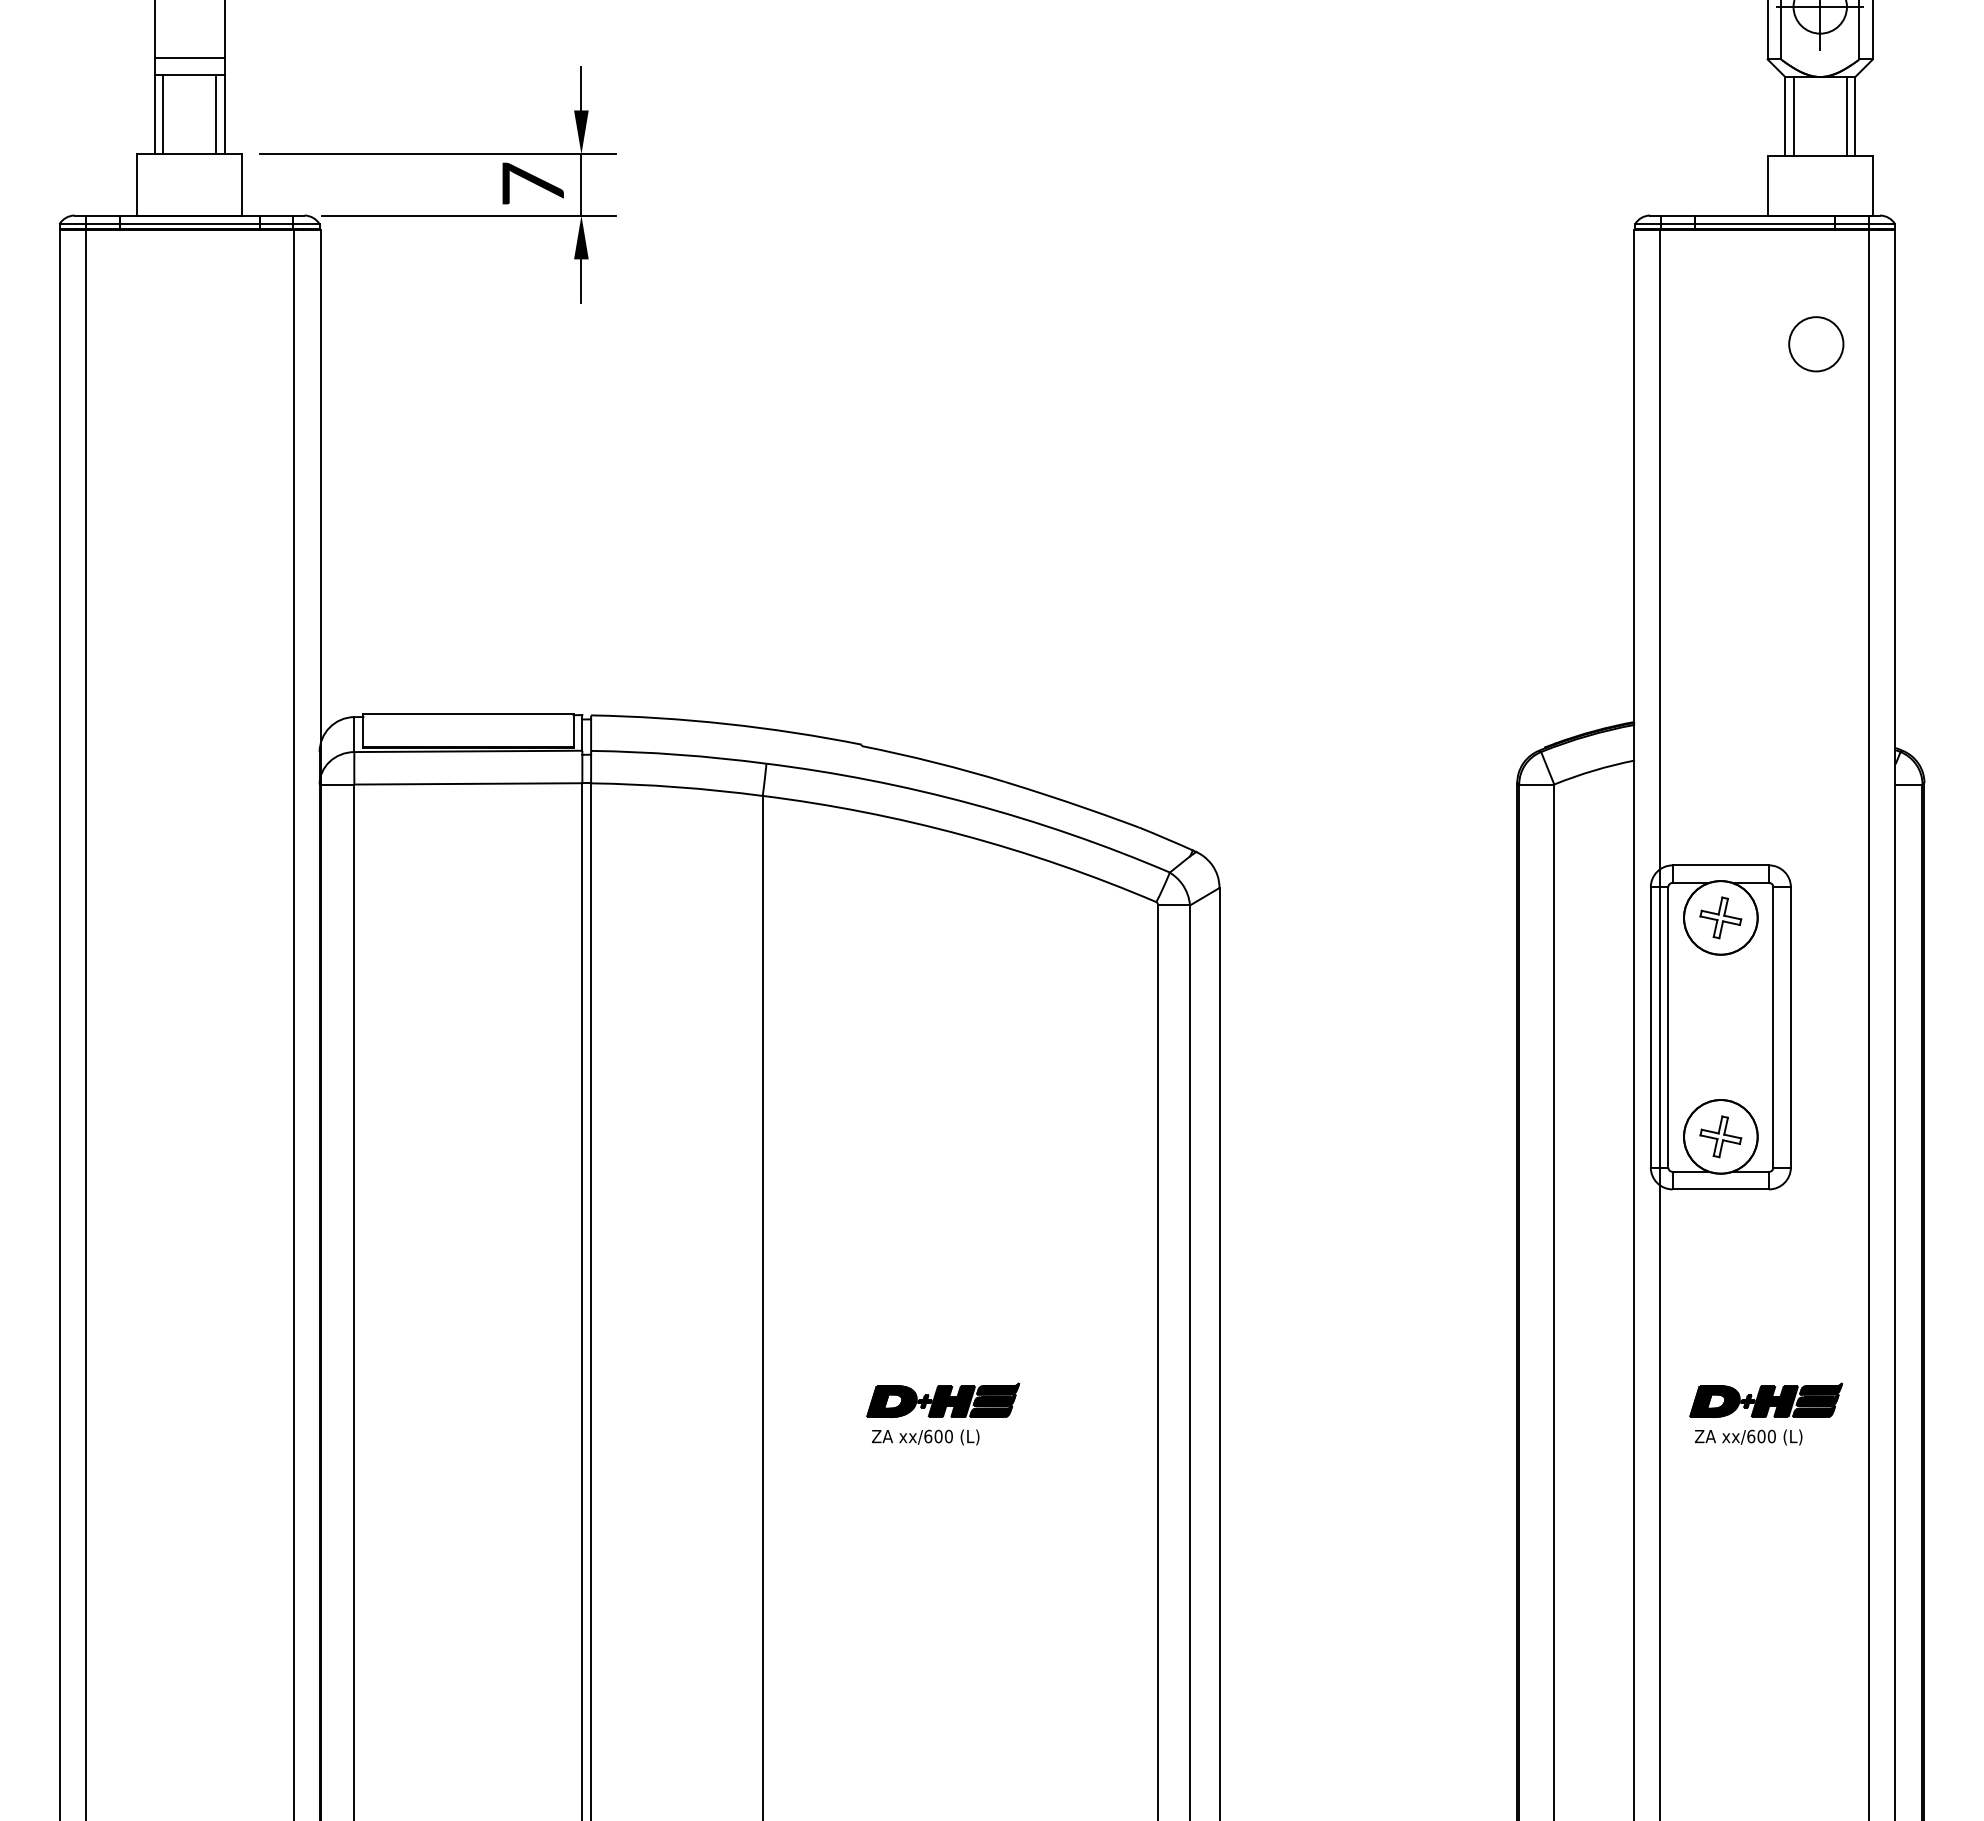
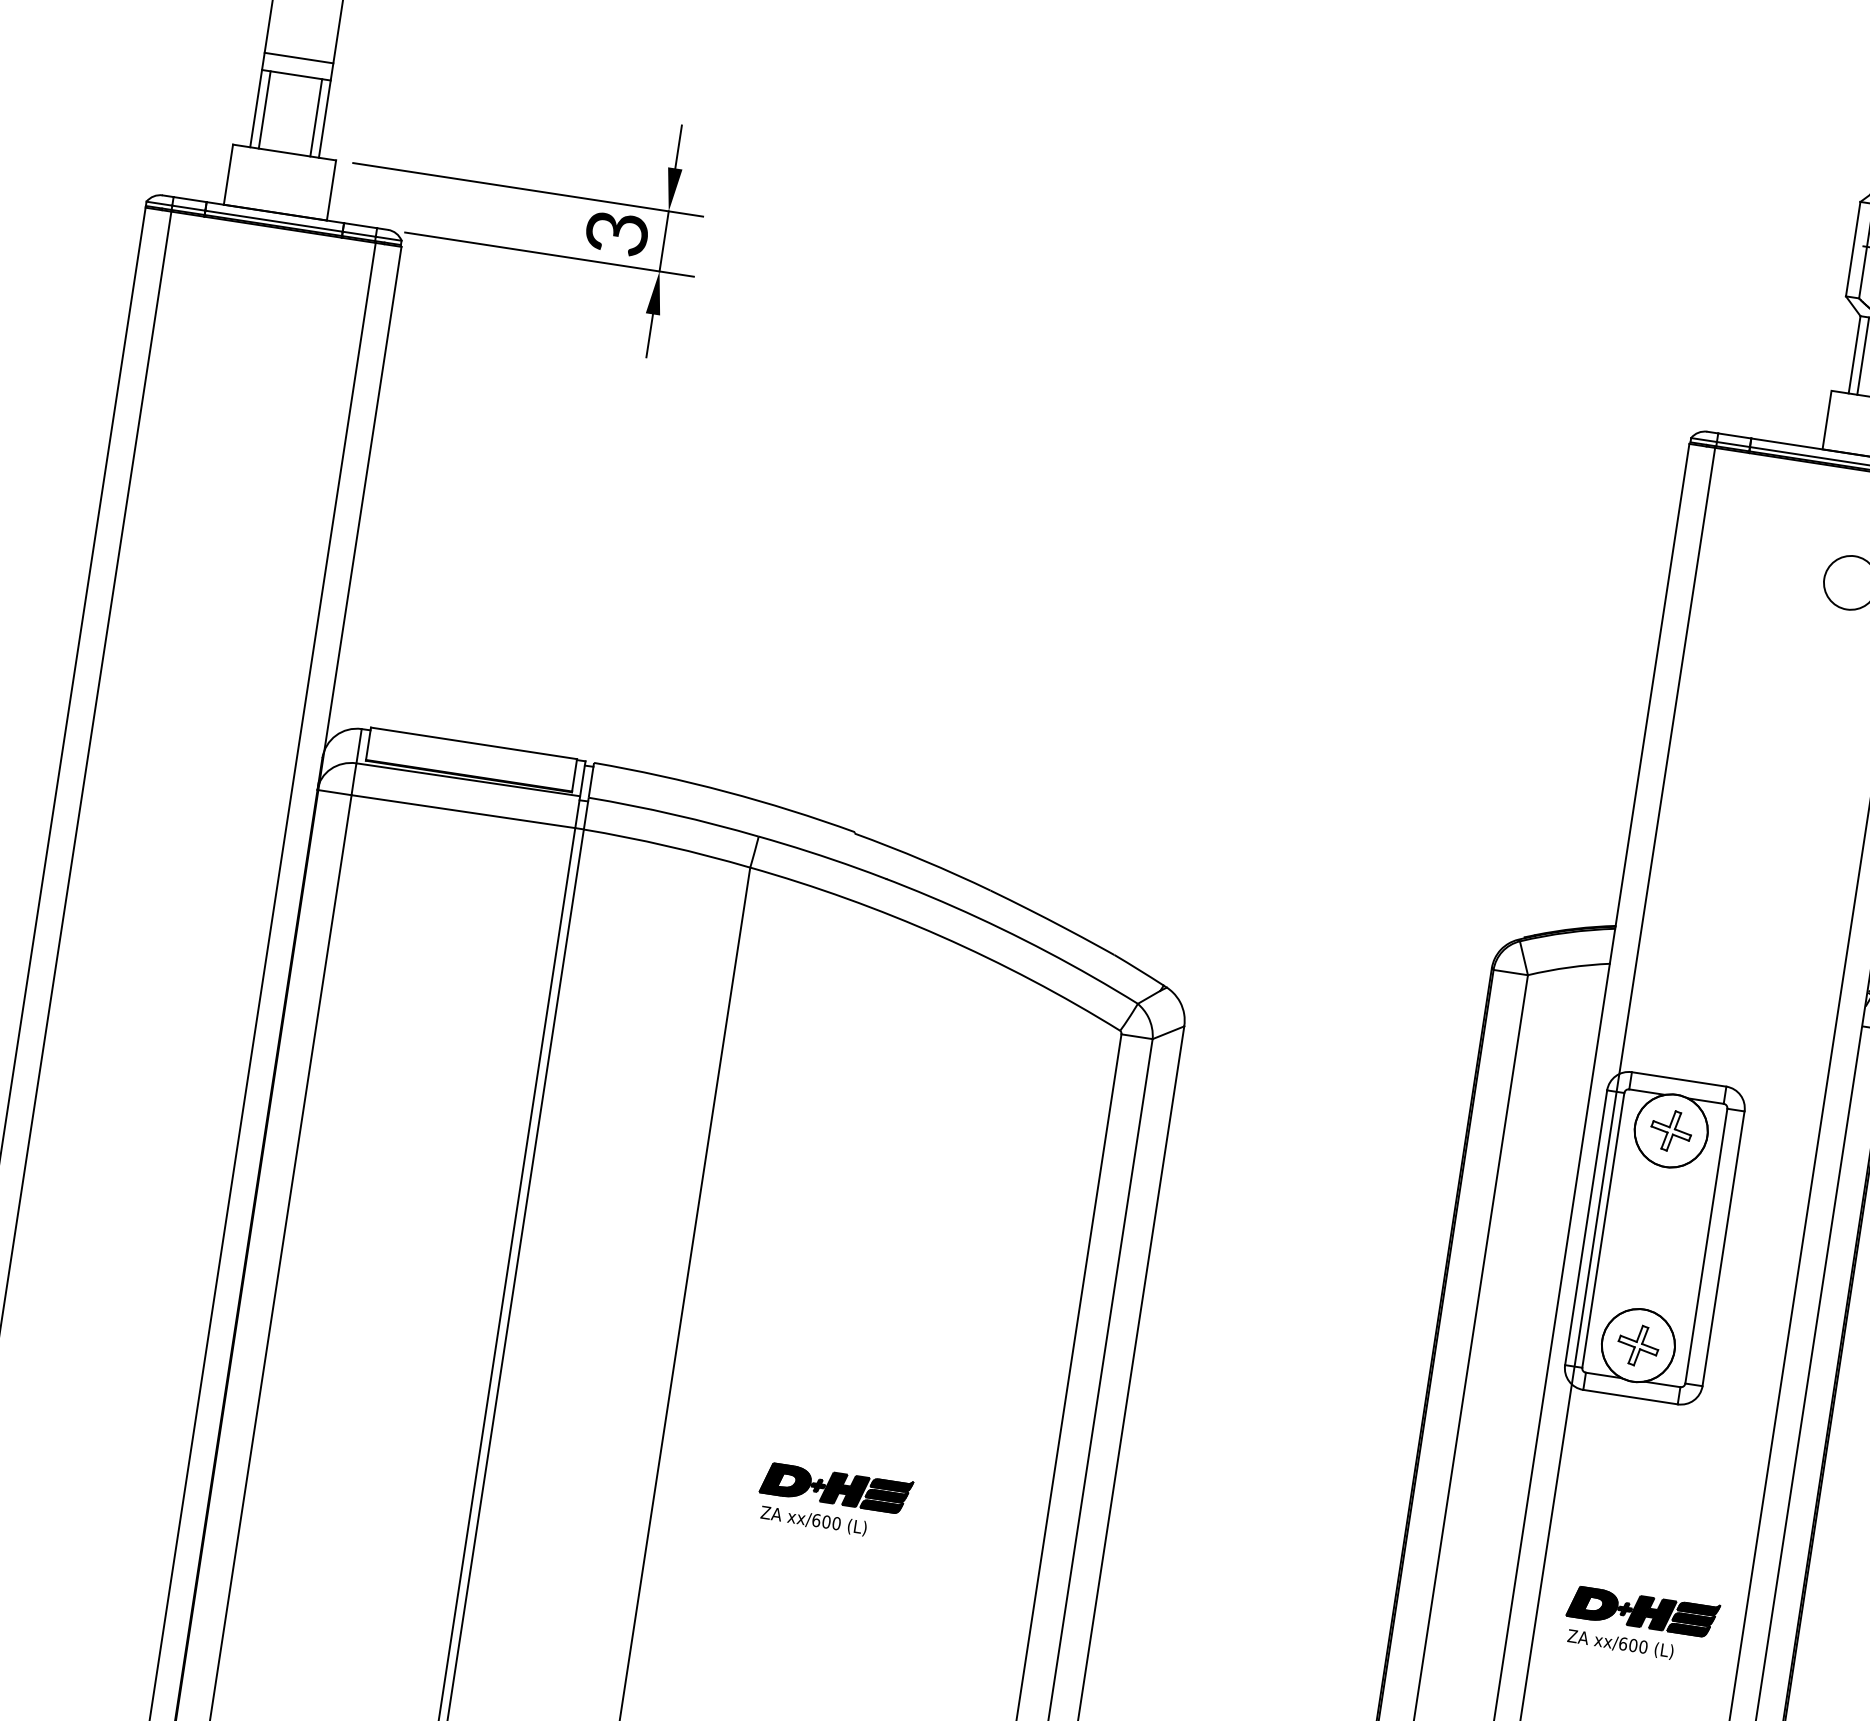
text: (533, 183) -> (617, 232), 7 -> 3

